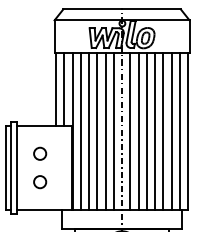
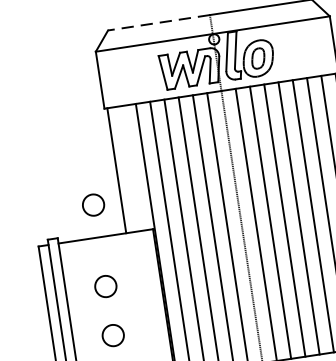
line: (92, 9) -> (158, 22), solid -> dashed
line: (64, 89) -> (131, 168), removed
circle: (40, 106) -> (94, 204), added

